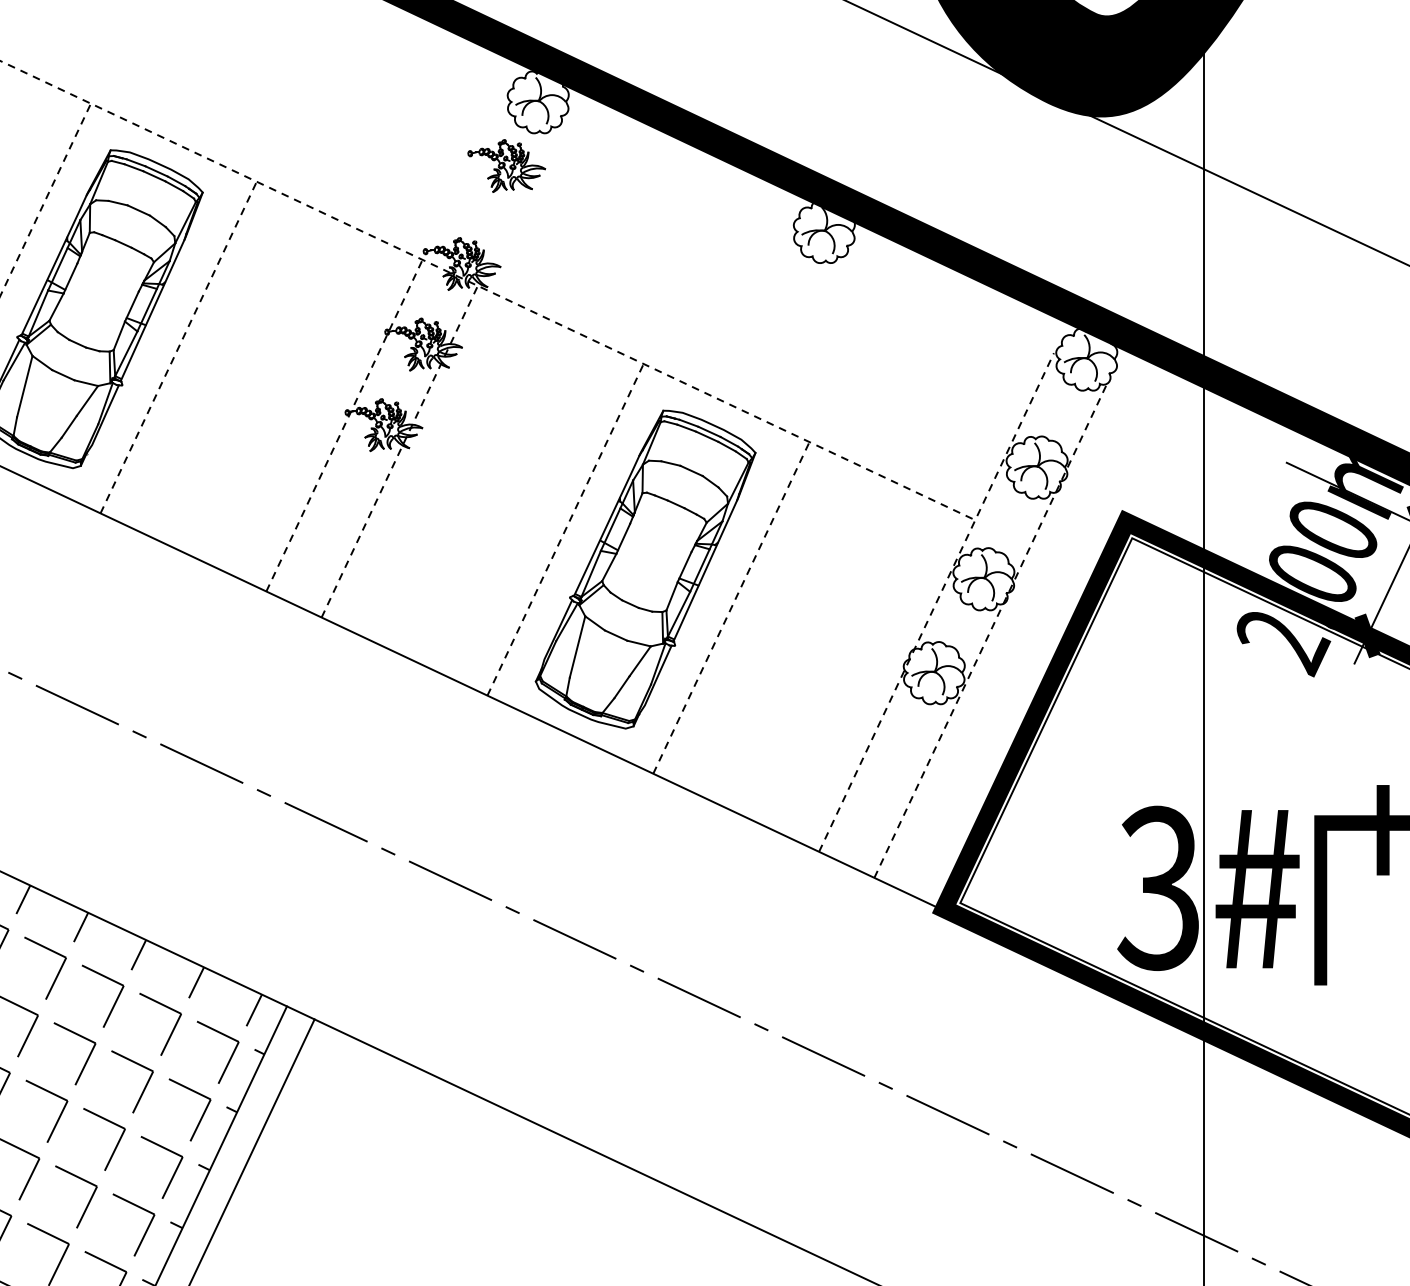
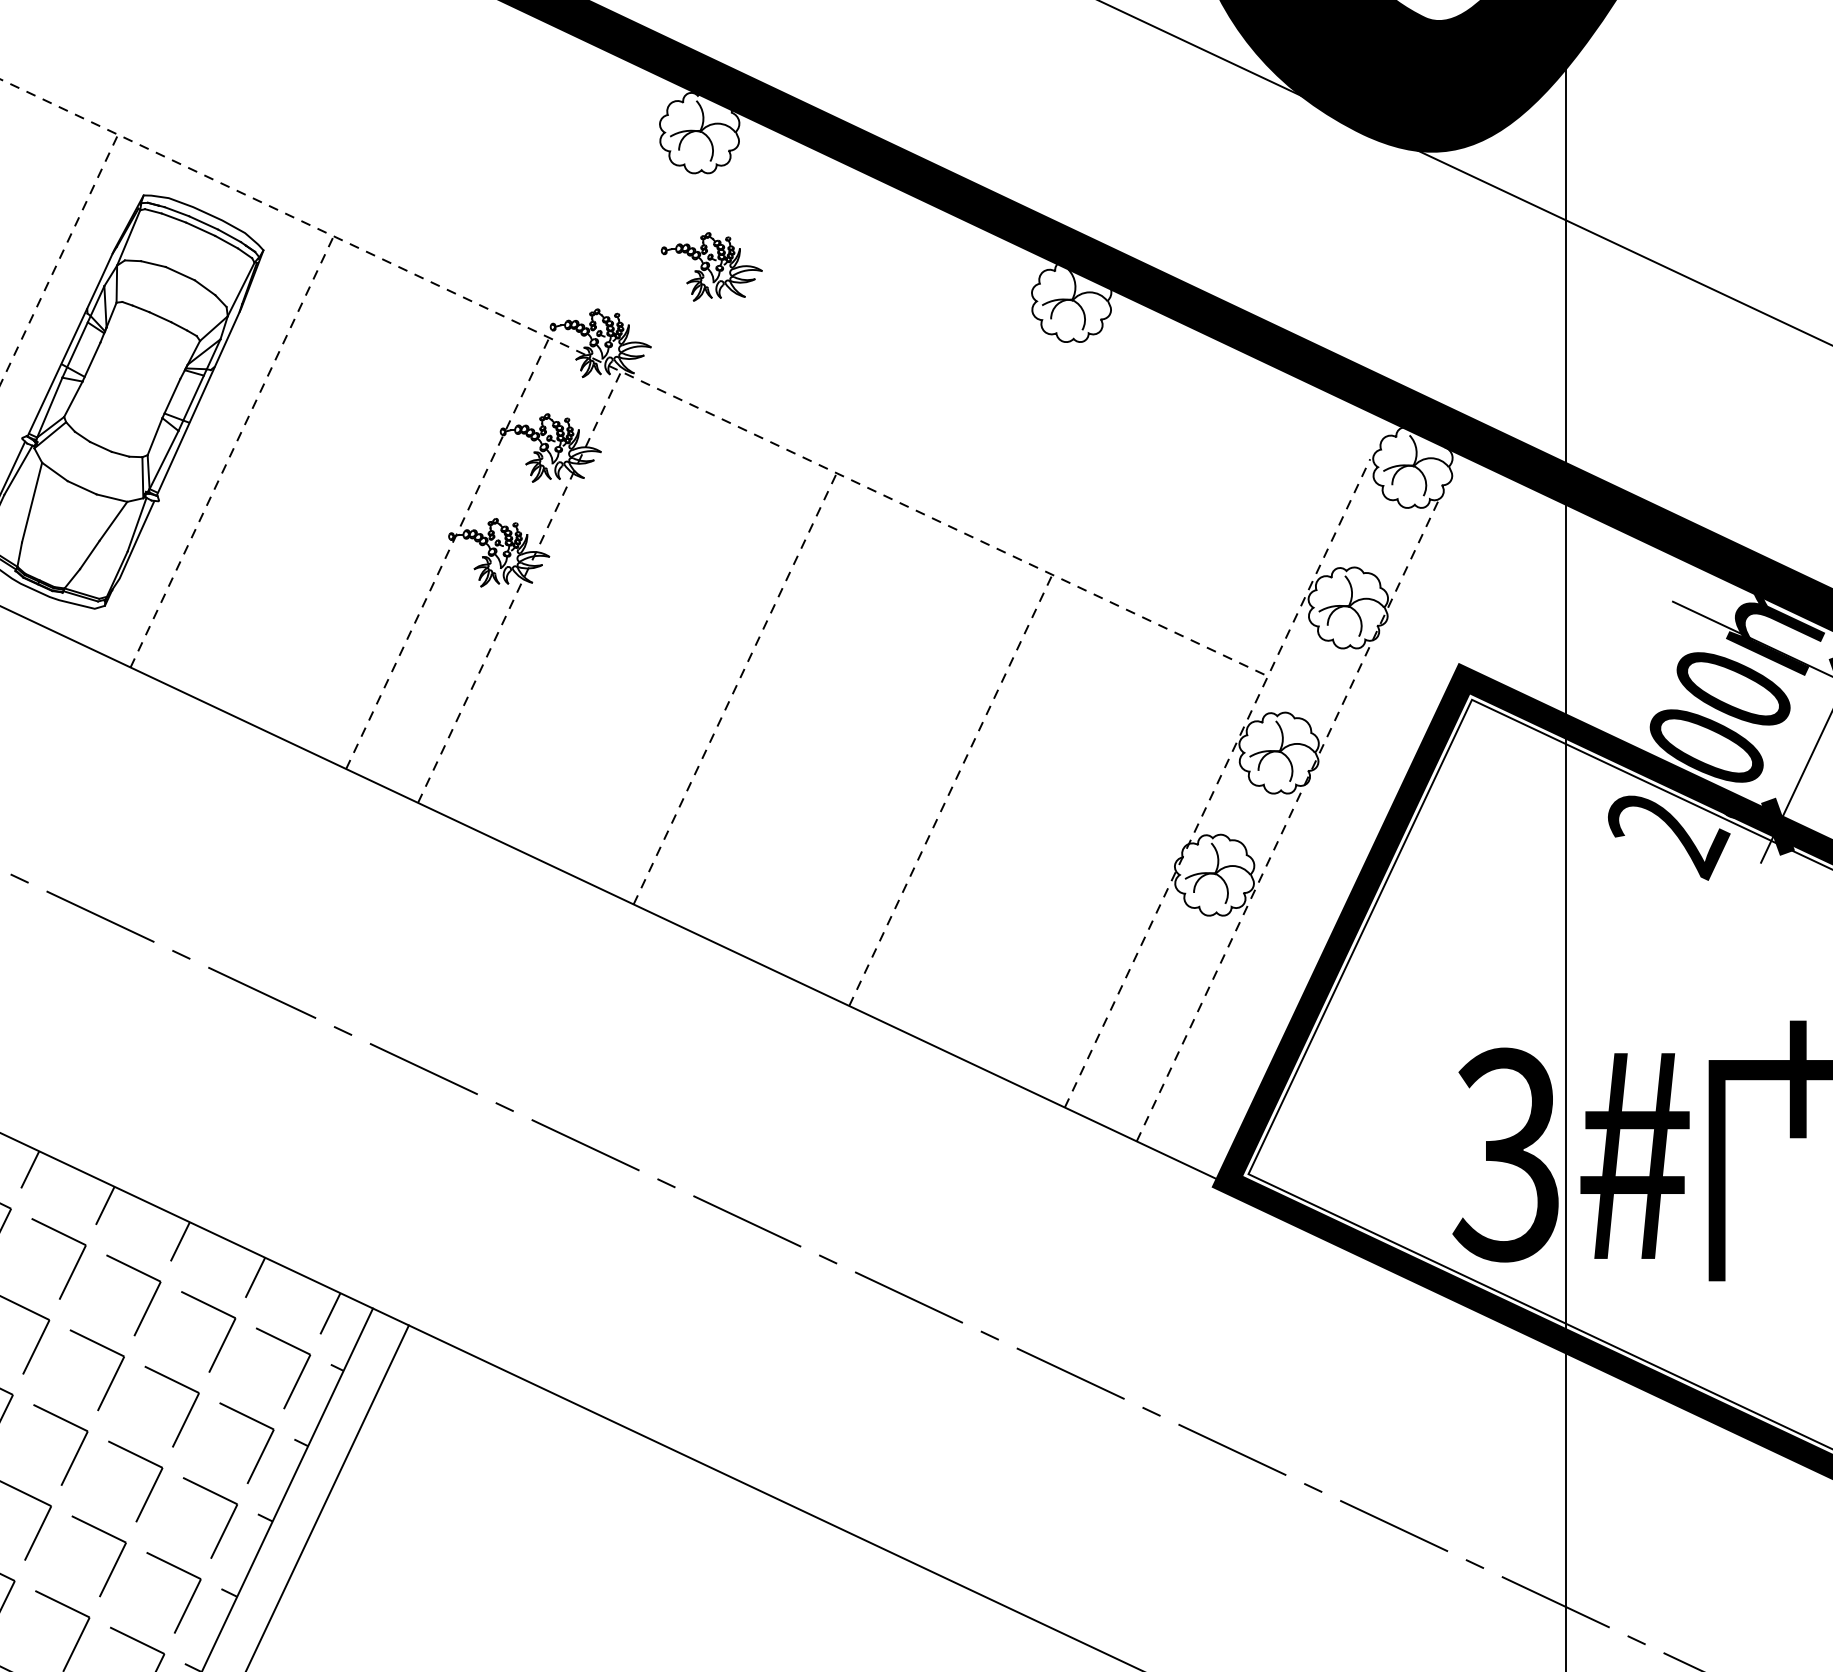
part: (506, 165) -> (711, 266), moved
part: (645, 569) -> (839, 740), removed

